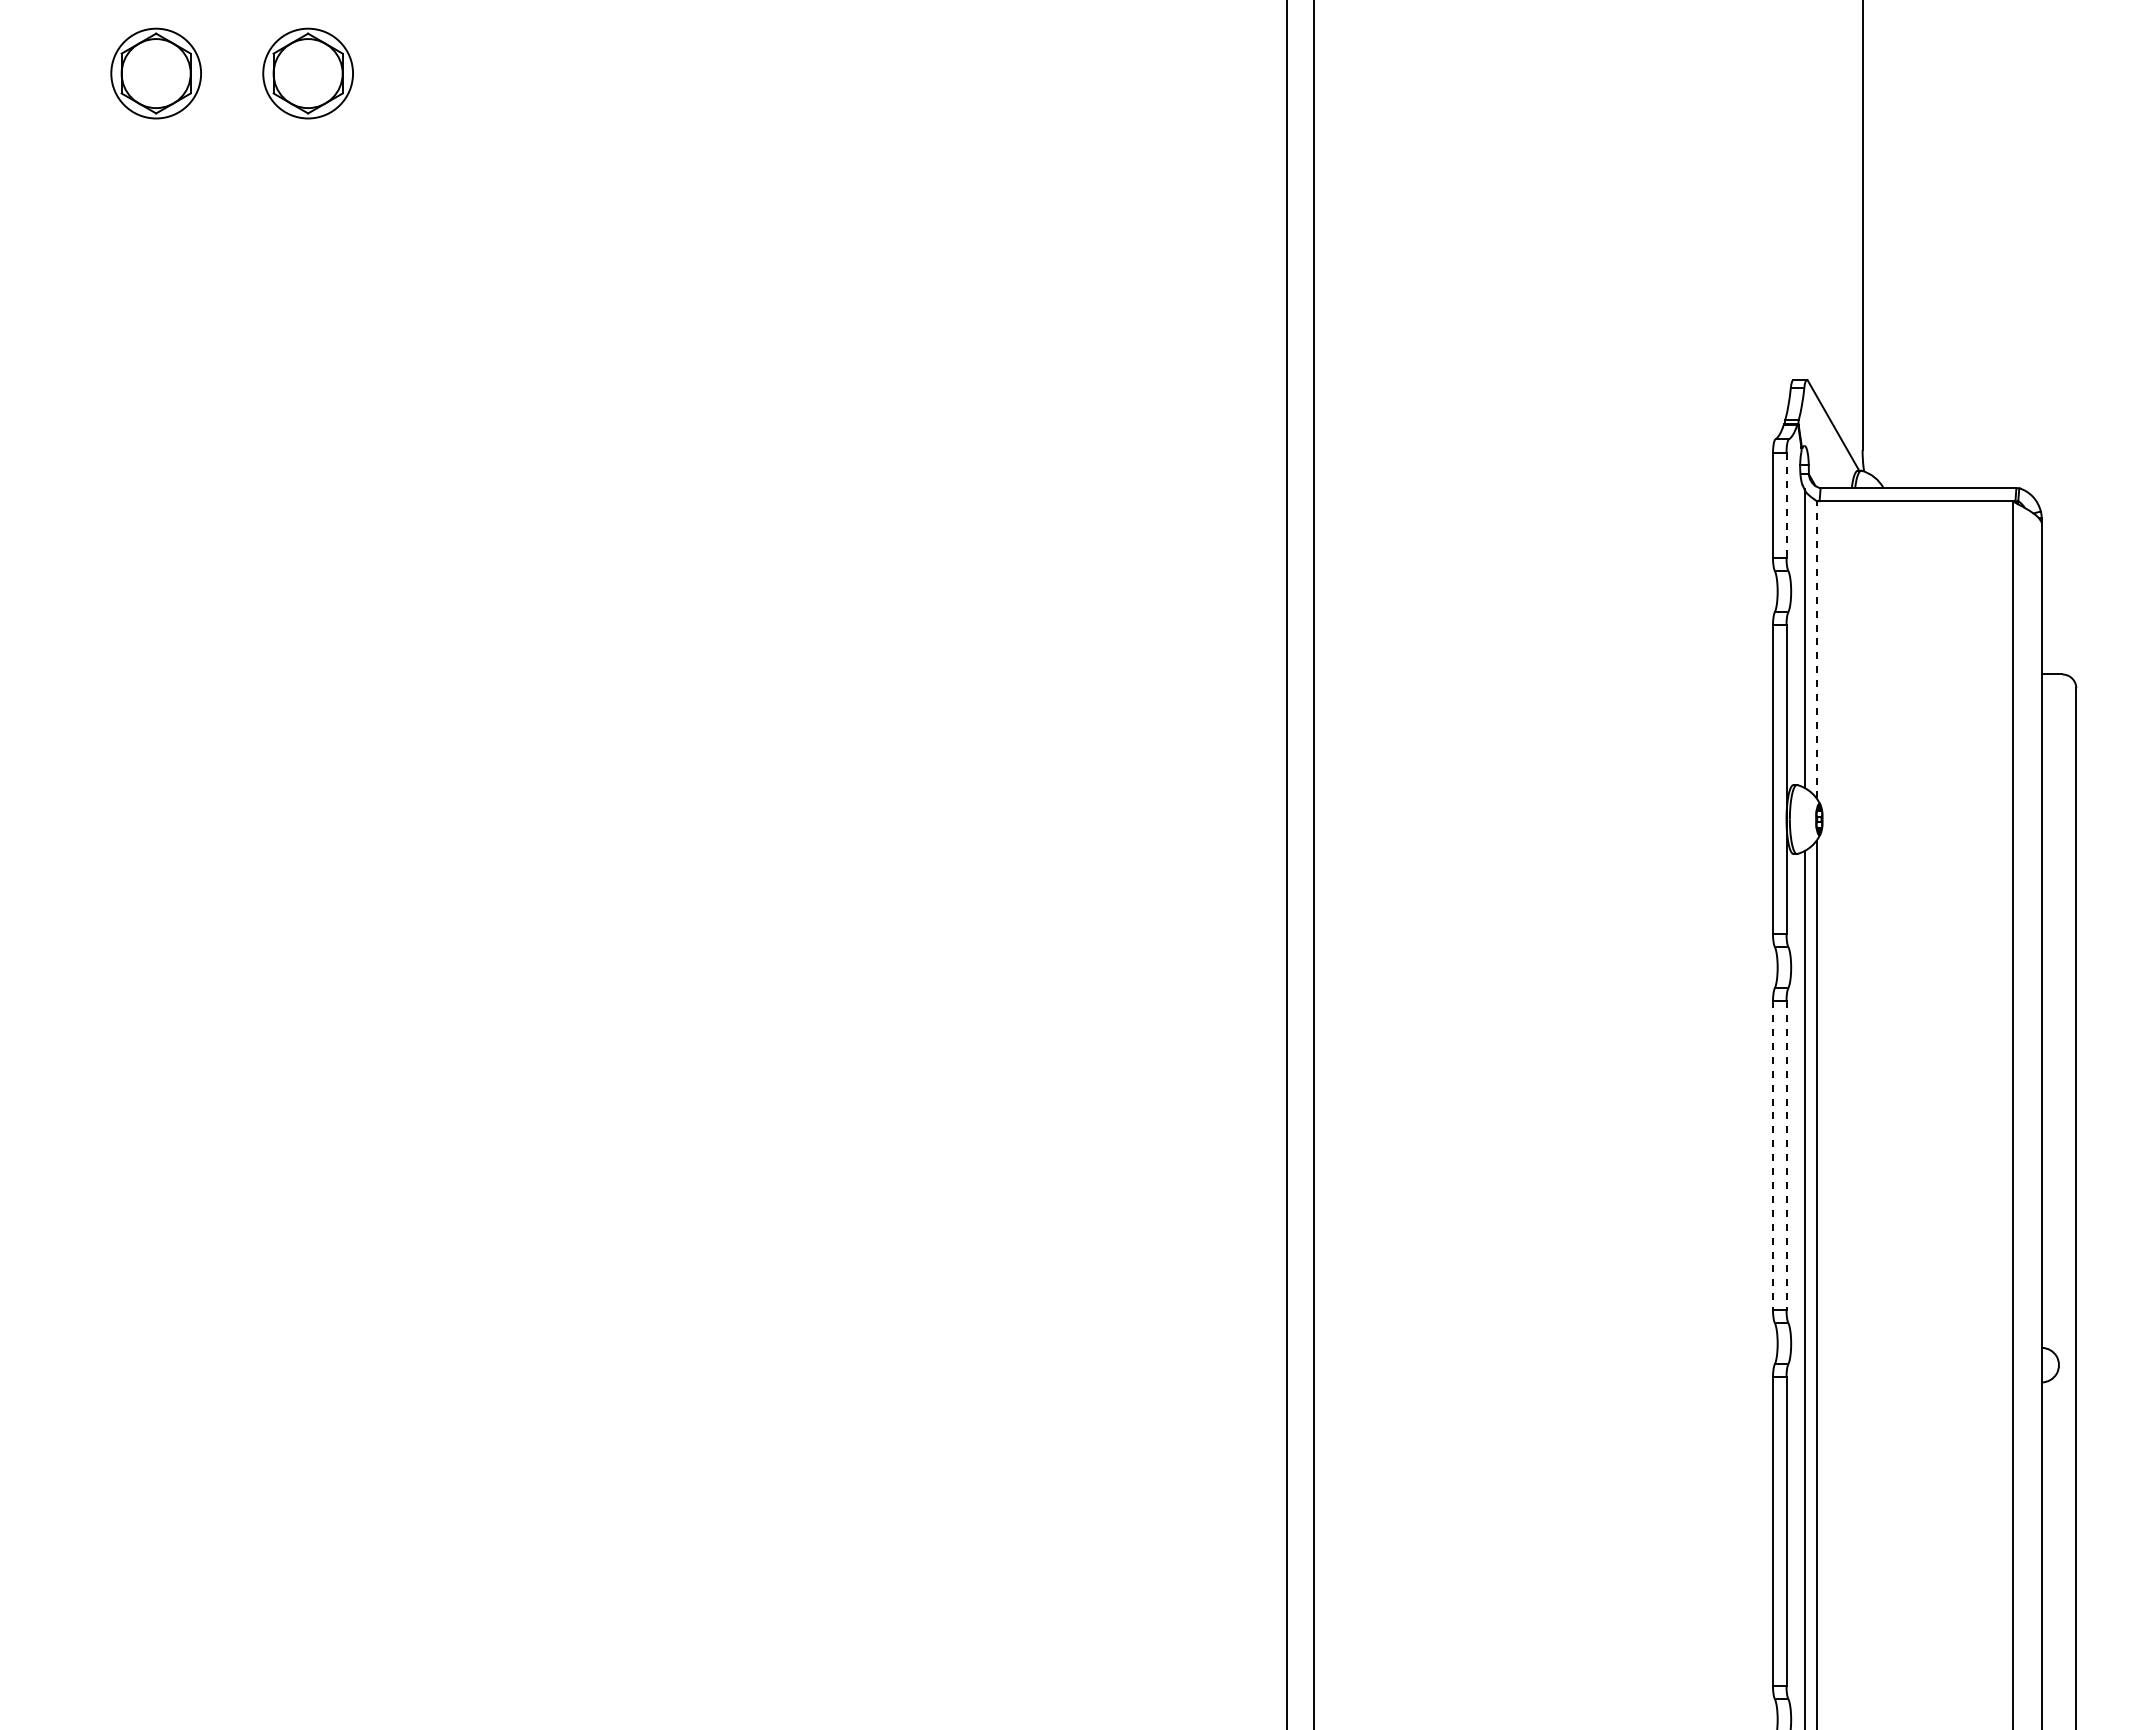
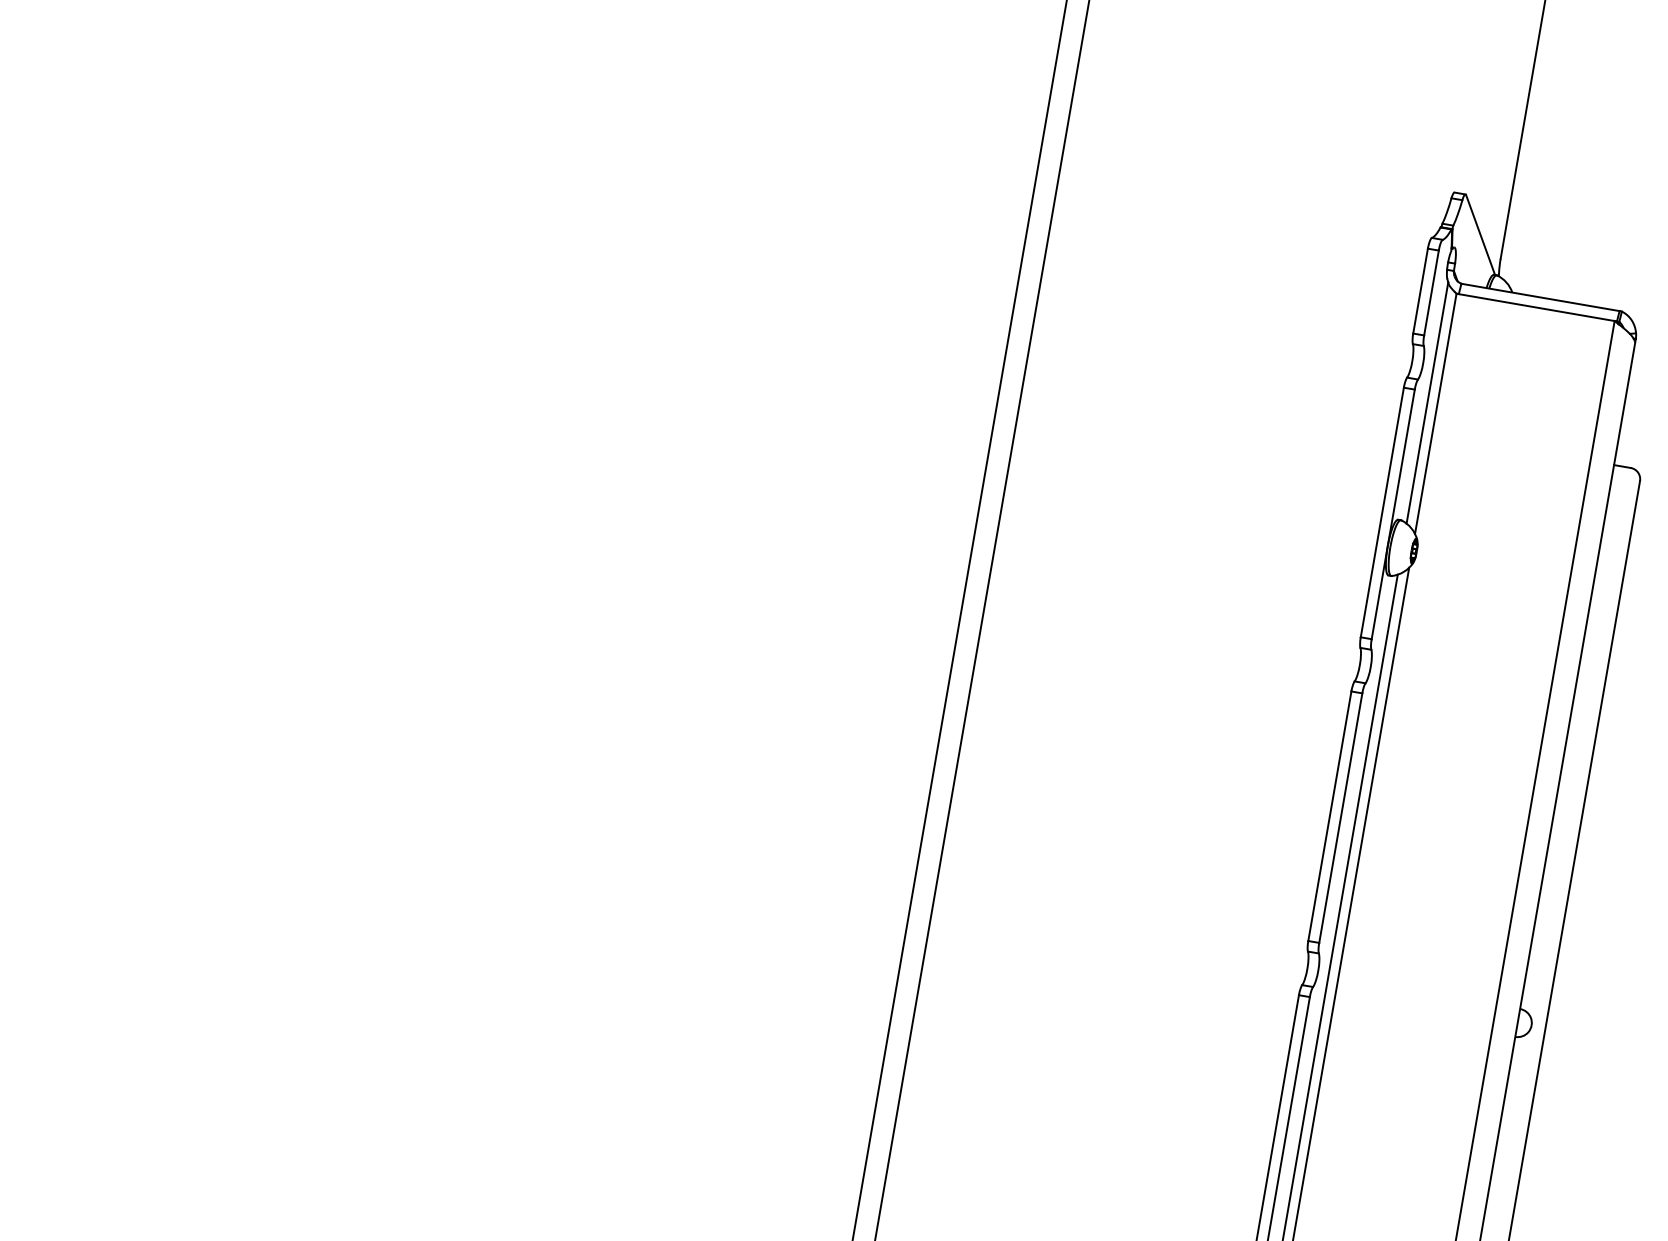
line: (1786, 505) -> (1431, 292), dashed -> solid
line: (1816, 649) -> (1435, 413), dashed -> solid
line: (1773, 1156) -> (1330, 817), dashed -> solid
line: (1786, 1156) -> (1340, 818), dashed -> solid

